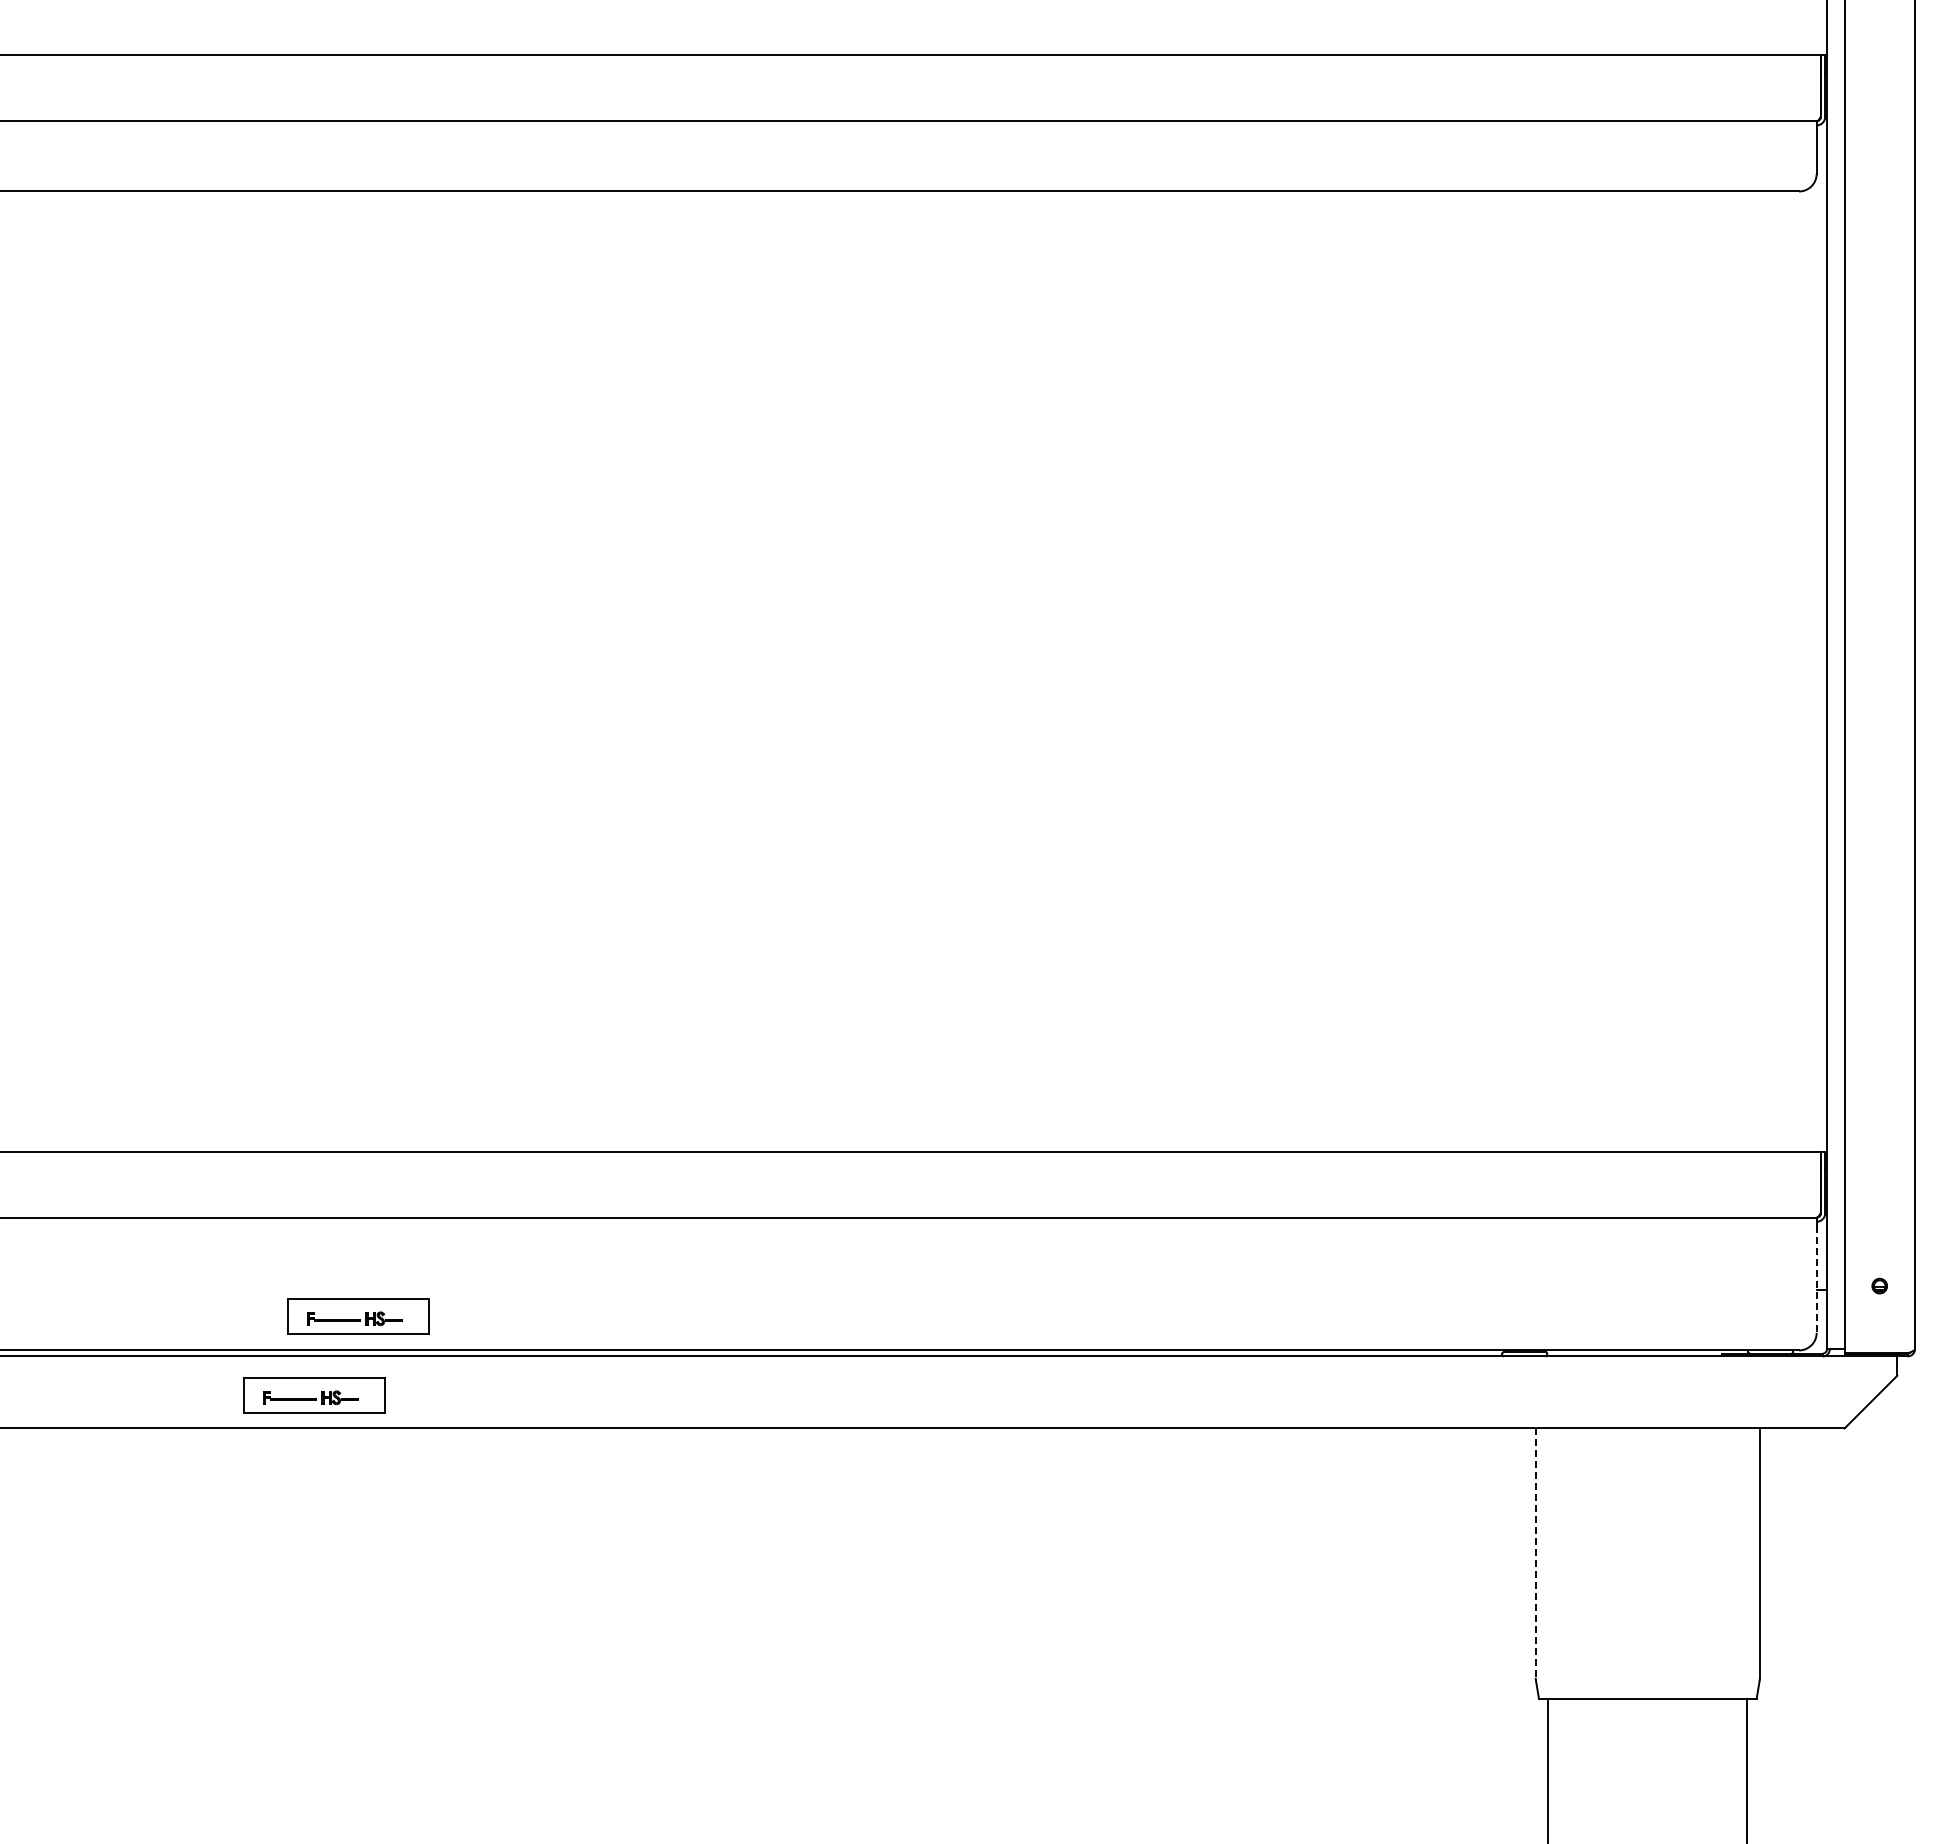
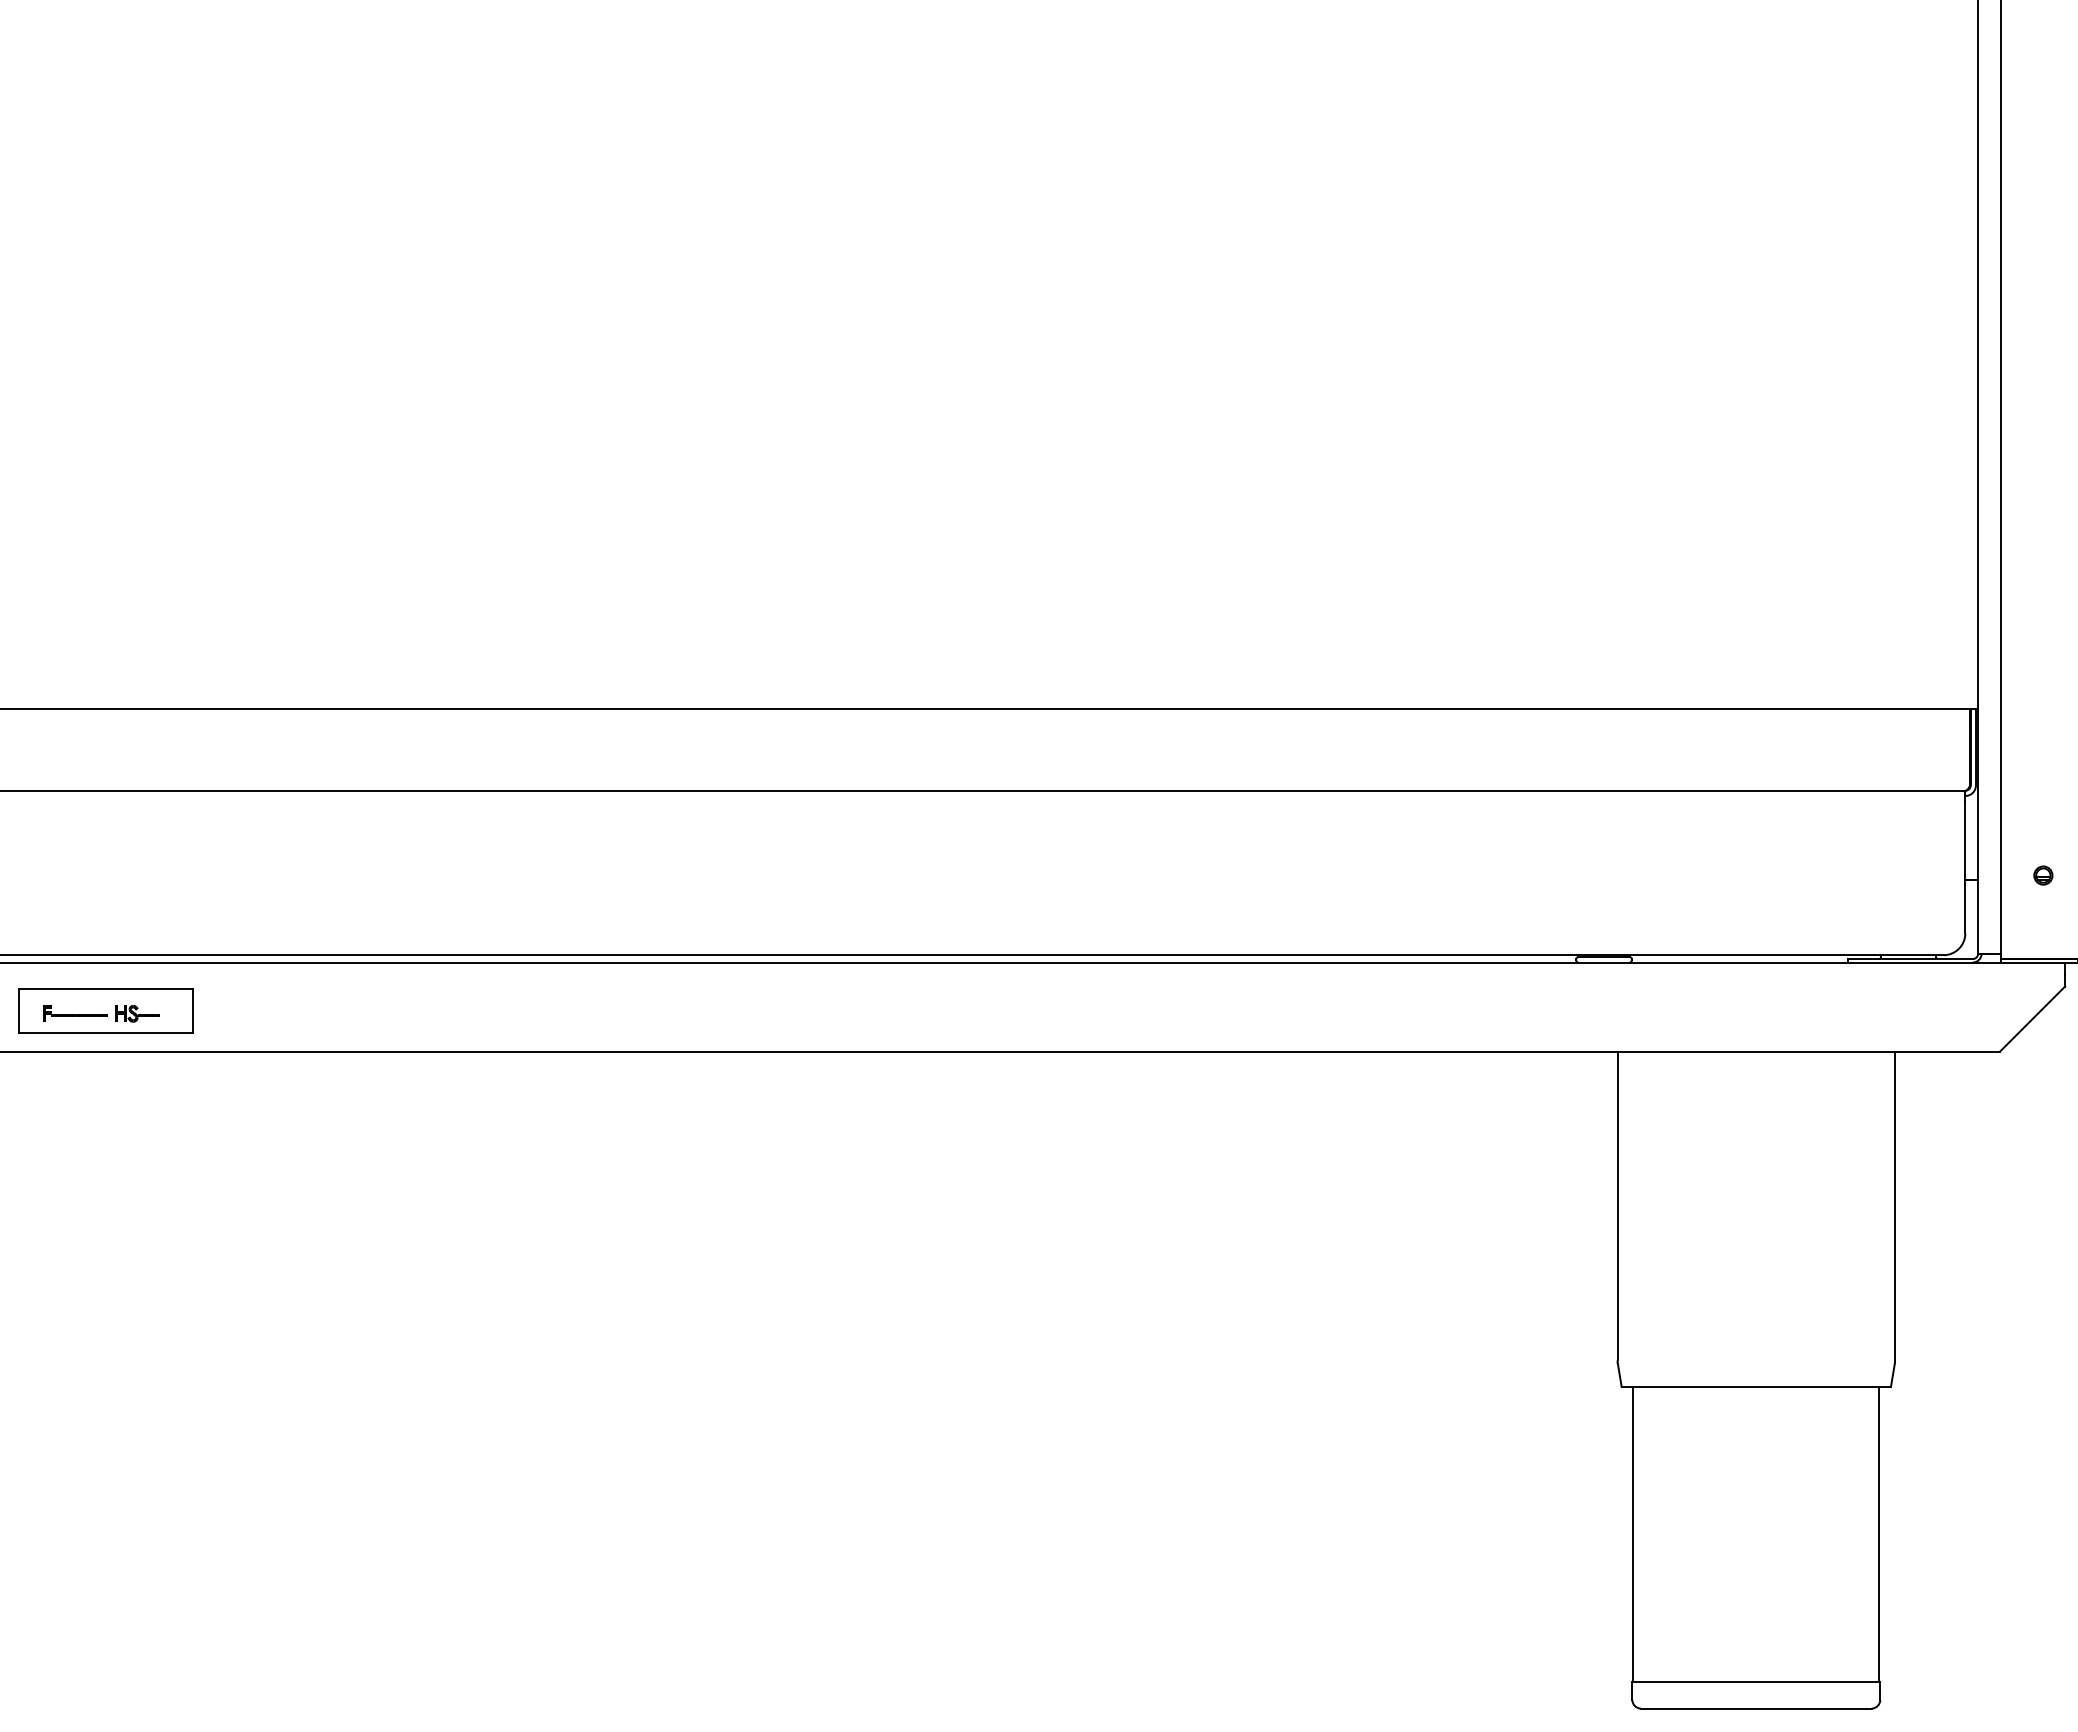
line: (1816, 1280) -> (1965, 868), dashed -> solid
part: (358, 1316) -> (160, 913), removed
line: (1535, 1553) -> (1617, 1206), dashed -> solid

